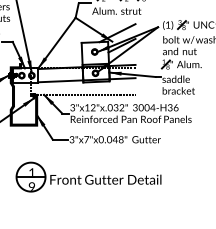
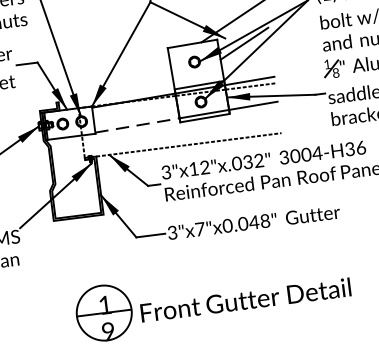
line: (60, 81) -> (137, 125), solid -> dashed

